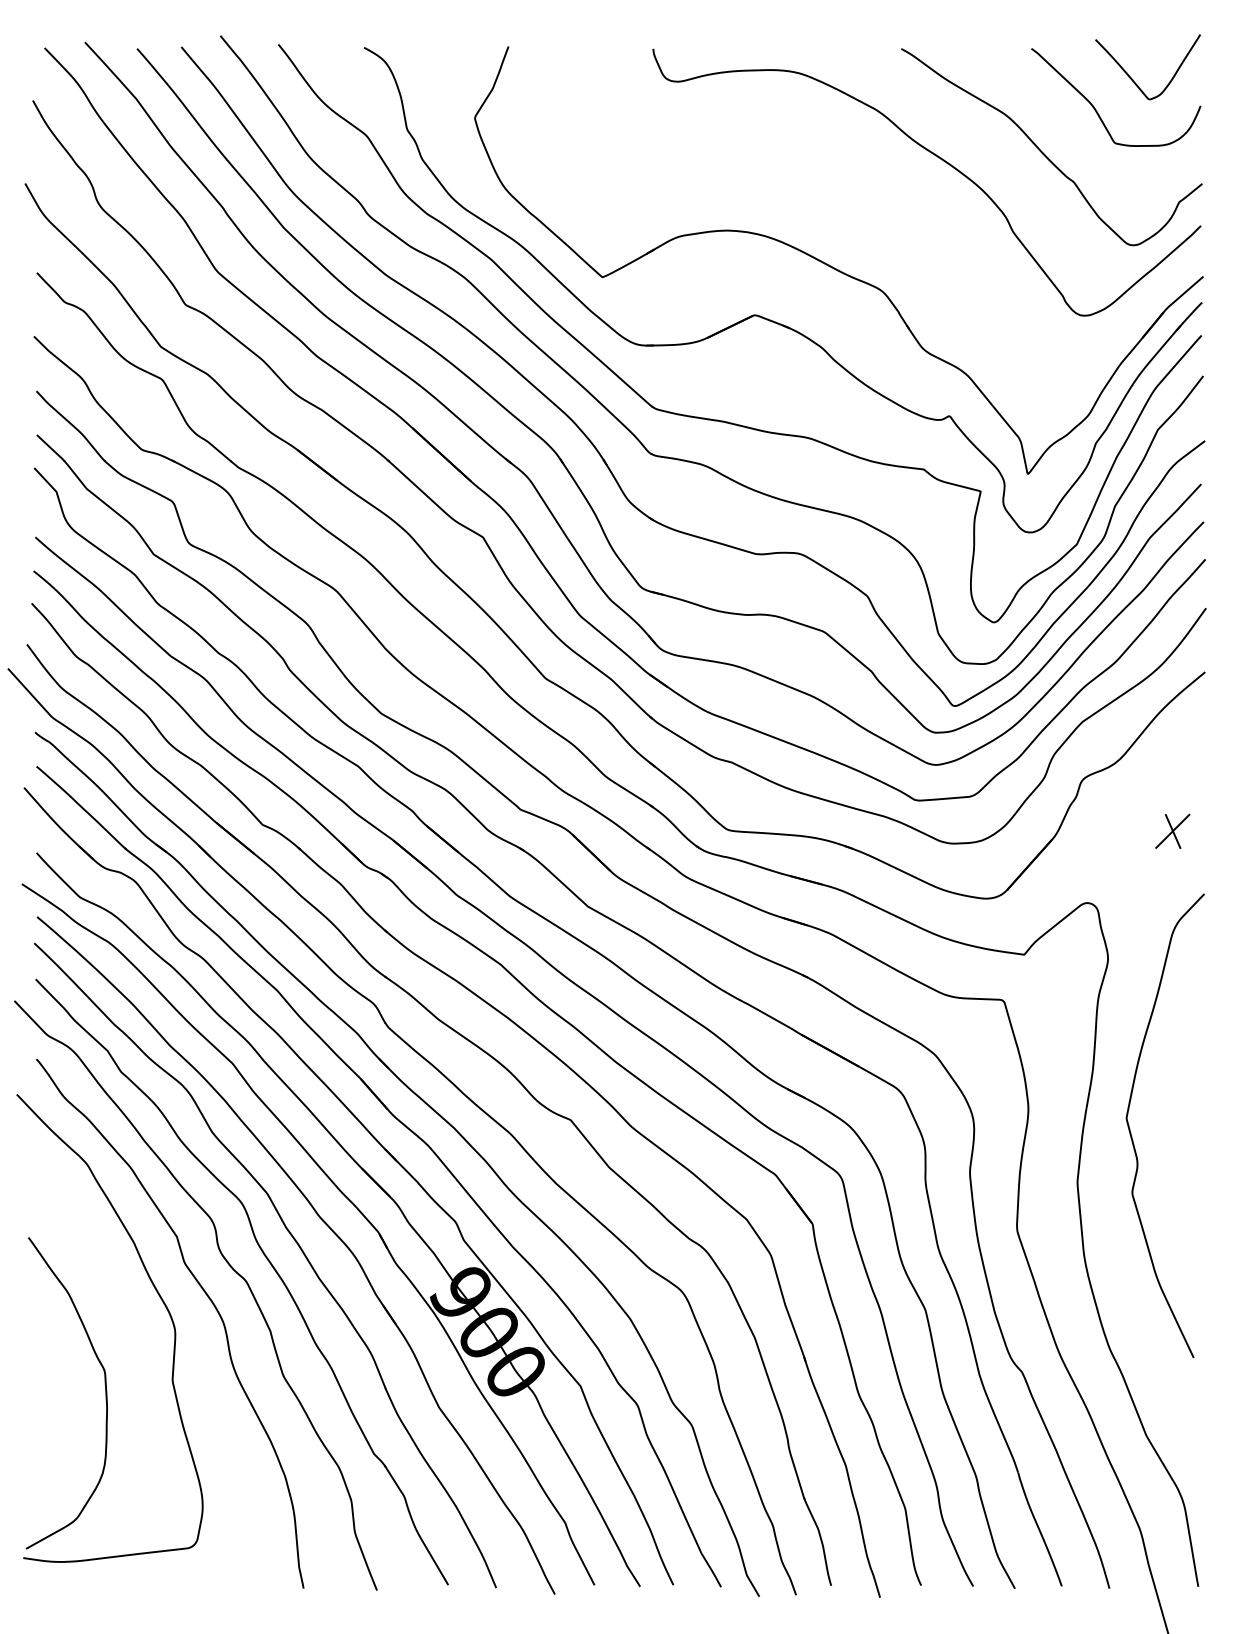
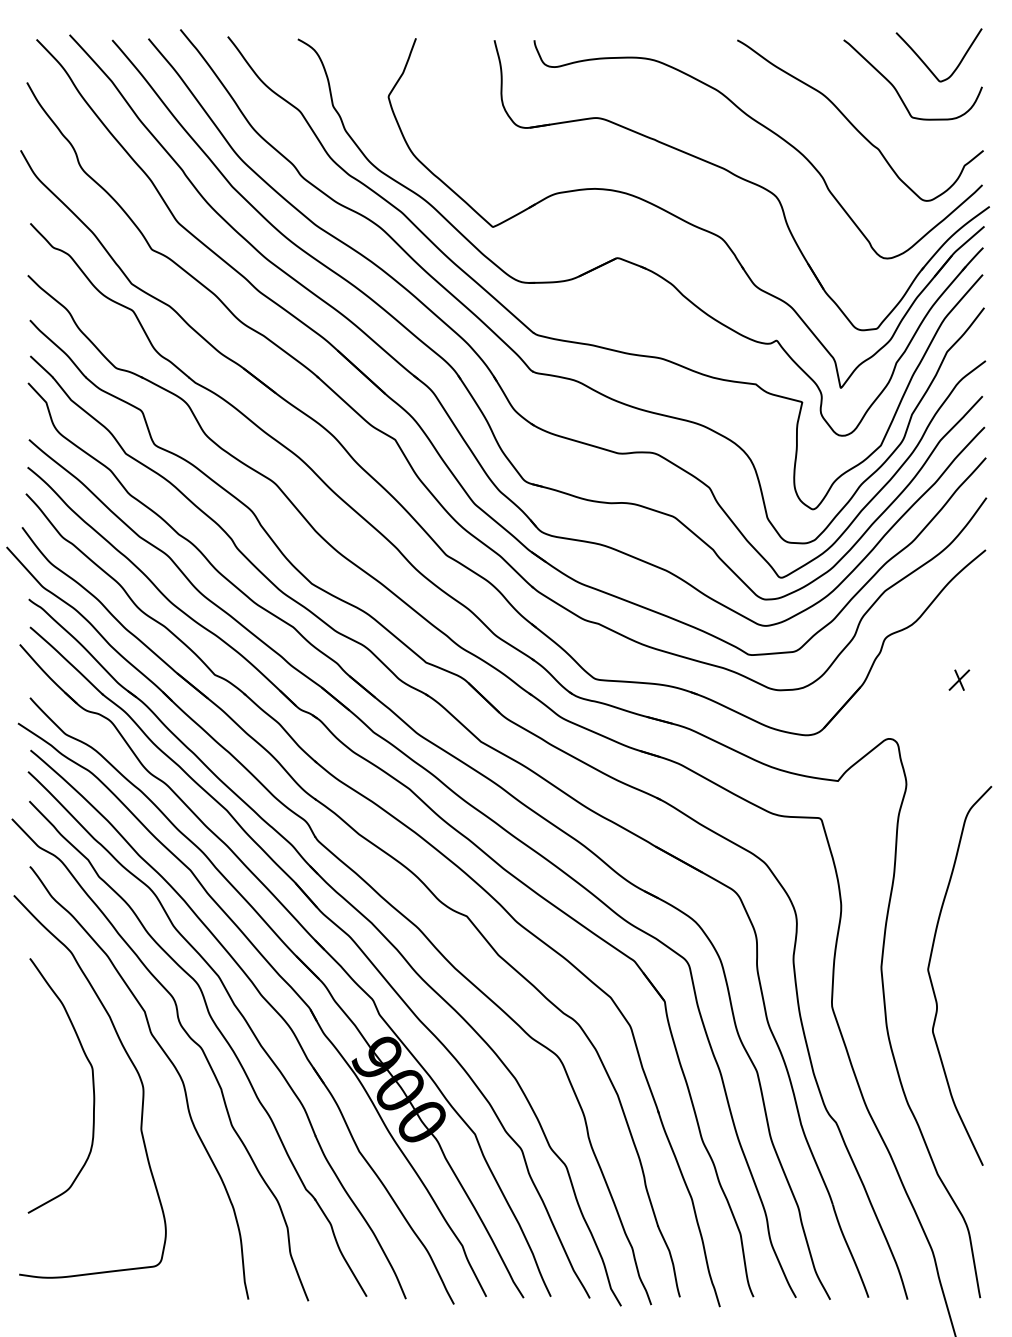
part: (909, 220) -> (744, 180), added
part: (1172, 830) -> (959, 679), size x0.71
curve: (1131, 1132) -> (932, 981), moved
curve: (105, 1393) -> (92, 1086), moved

